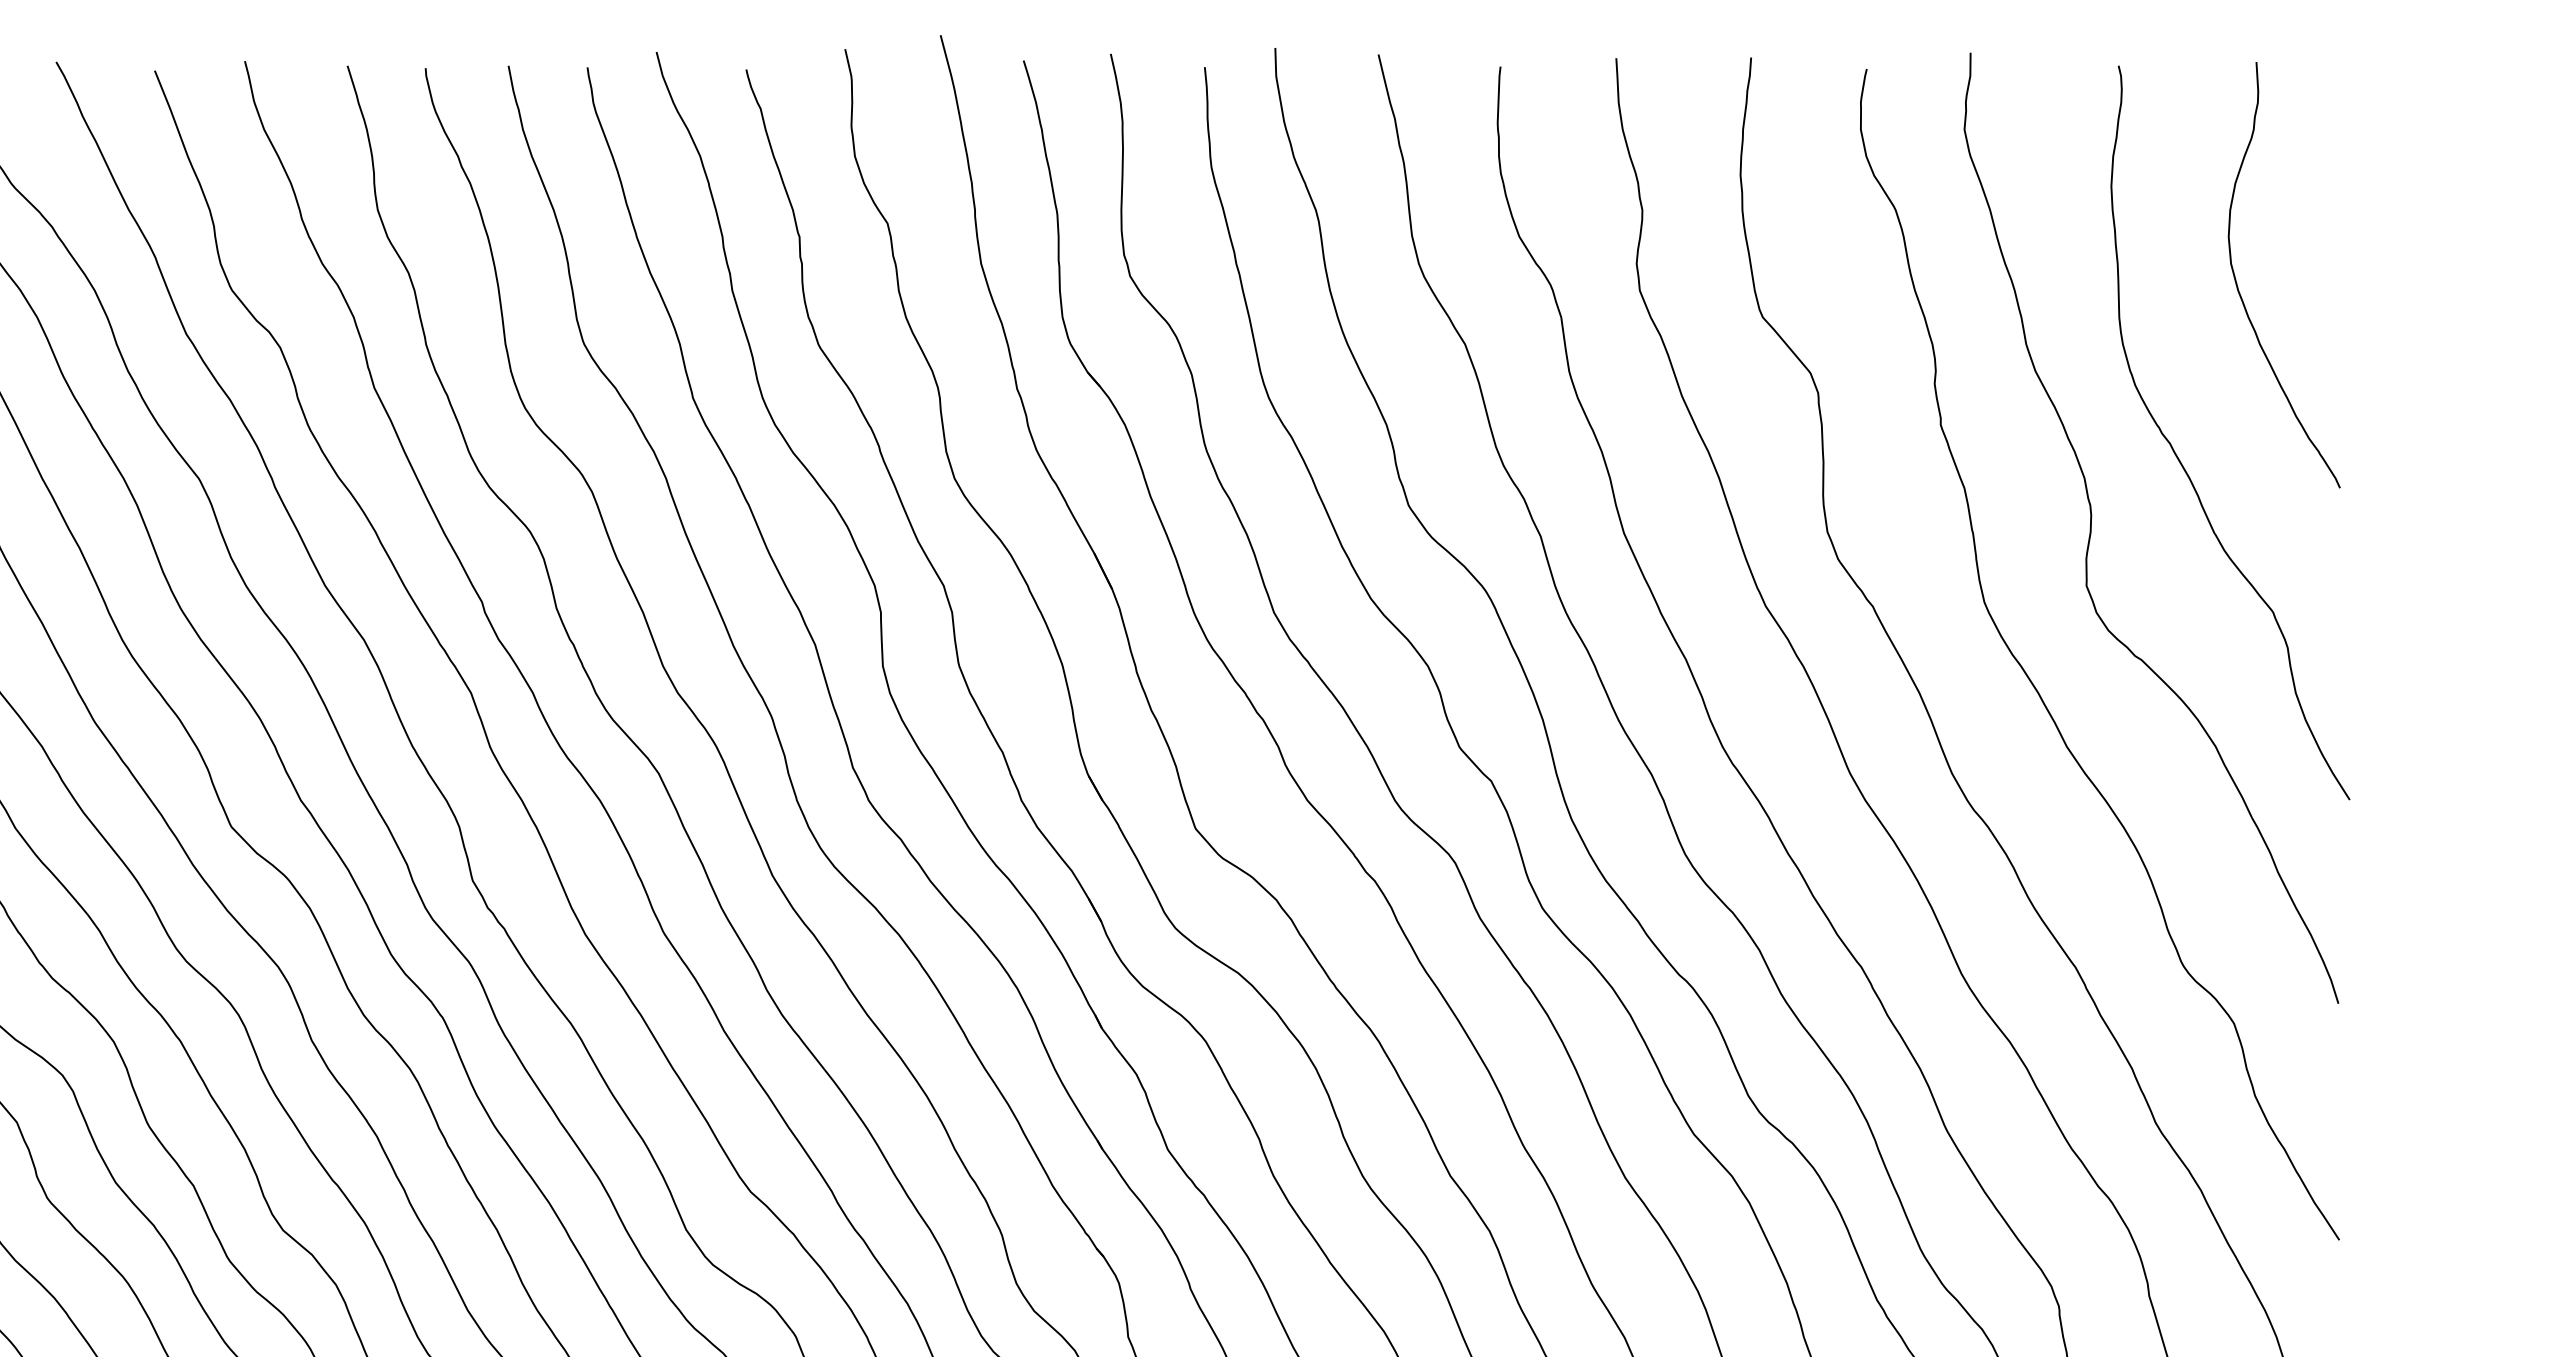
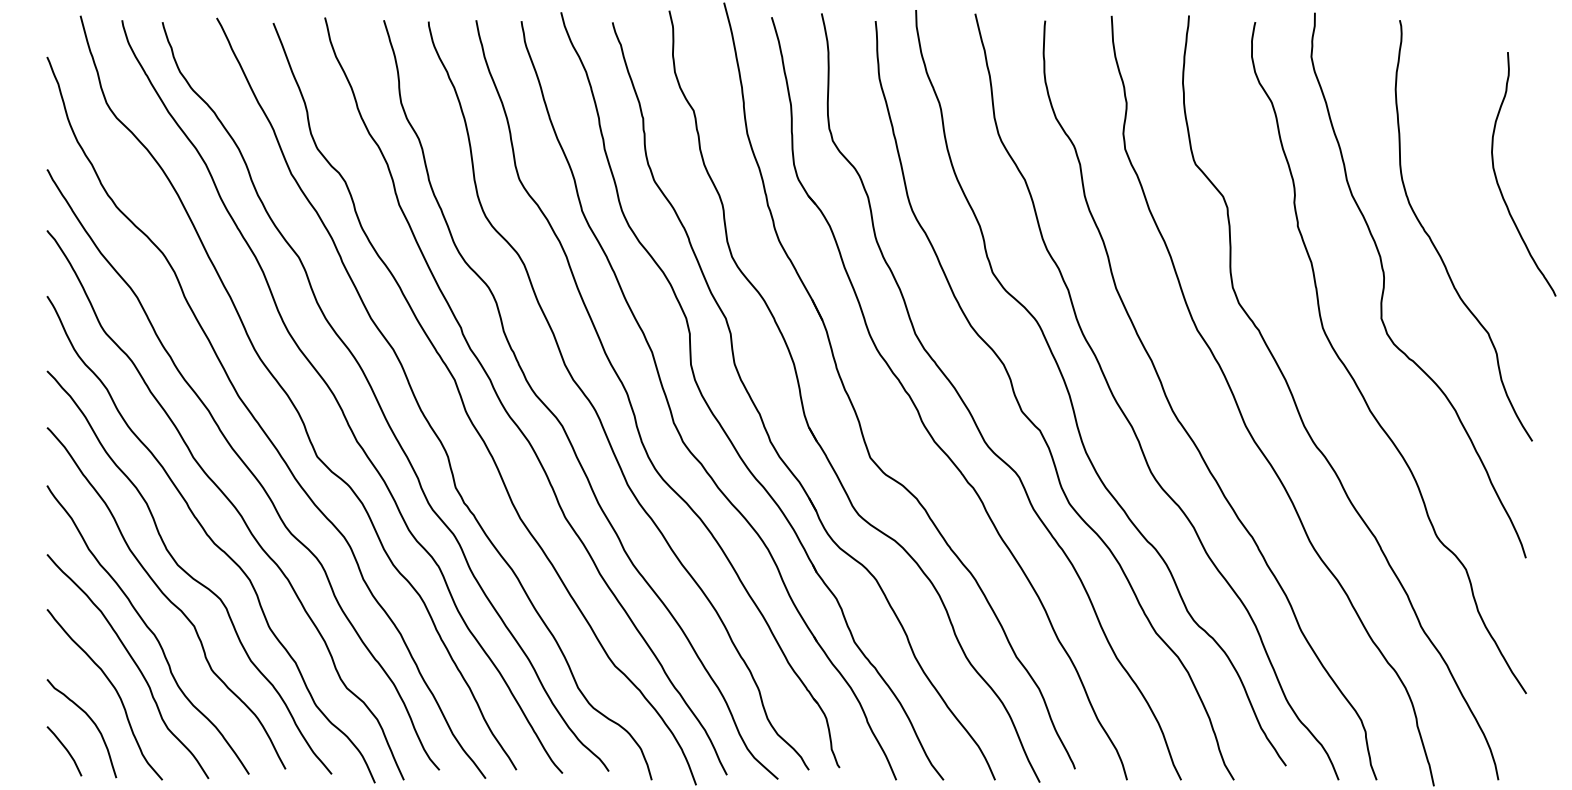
curve: (2240, 289) -> (1498, 182), moved

